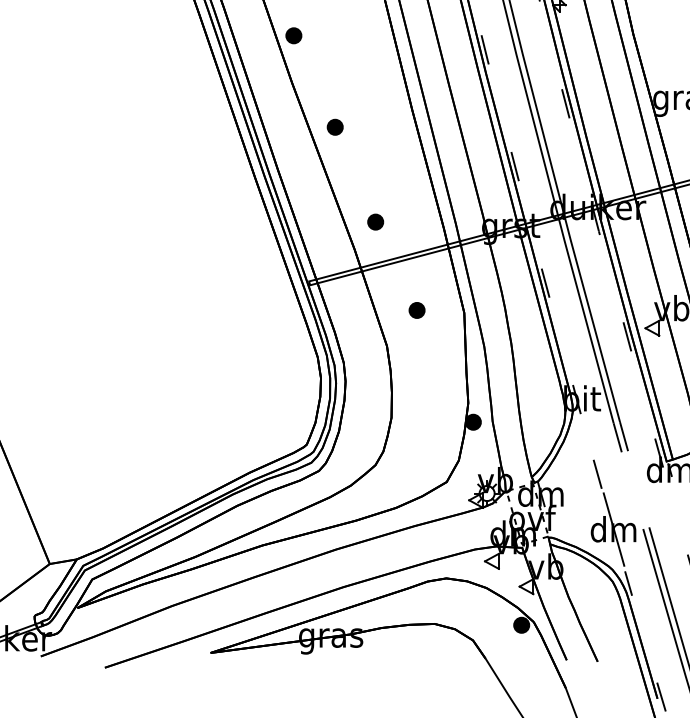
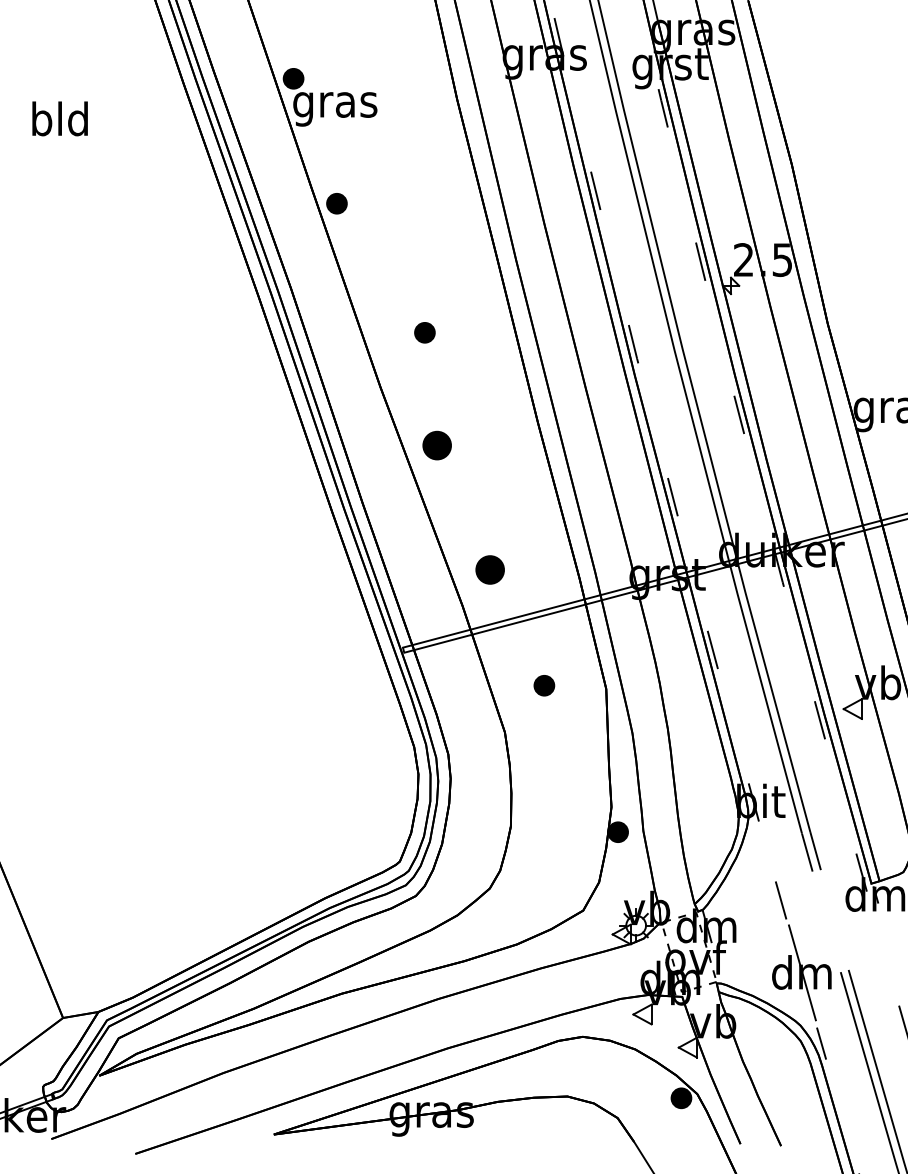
part: (293, 35) -> (424, 332), moved
part: (334, 127) -> (436, 445), size x1.4
part: (375, 221) -> (489, 569), size x1.4

